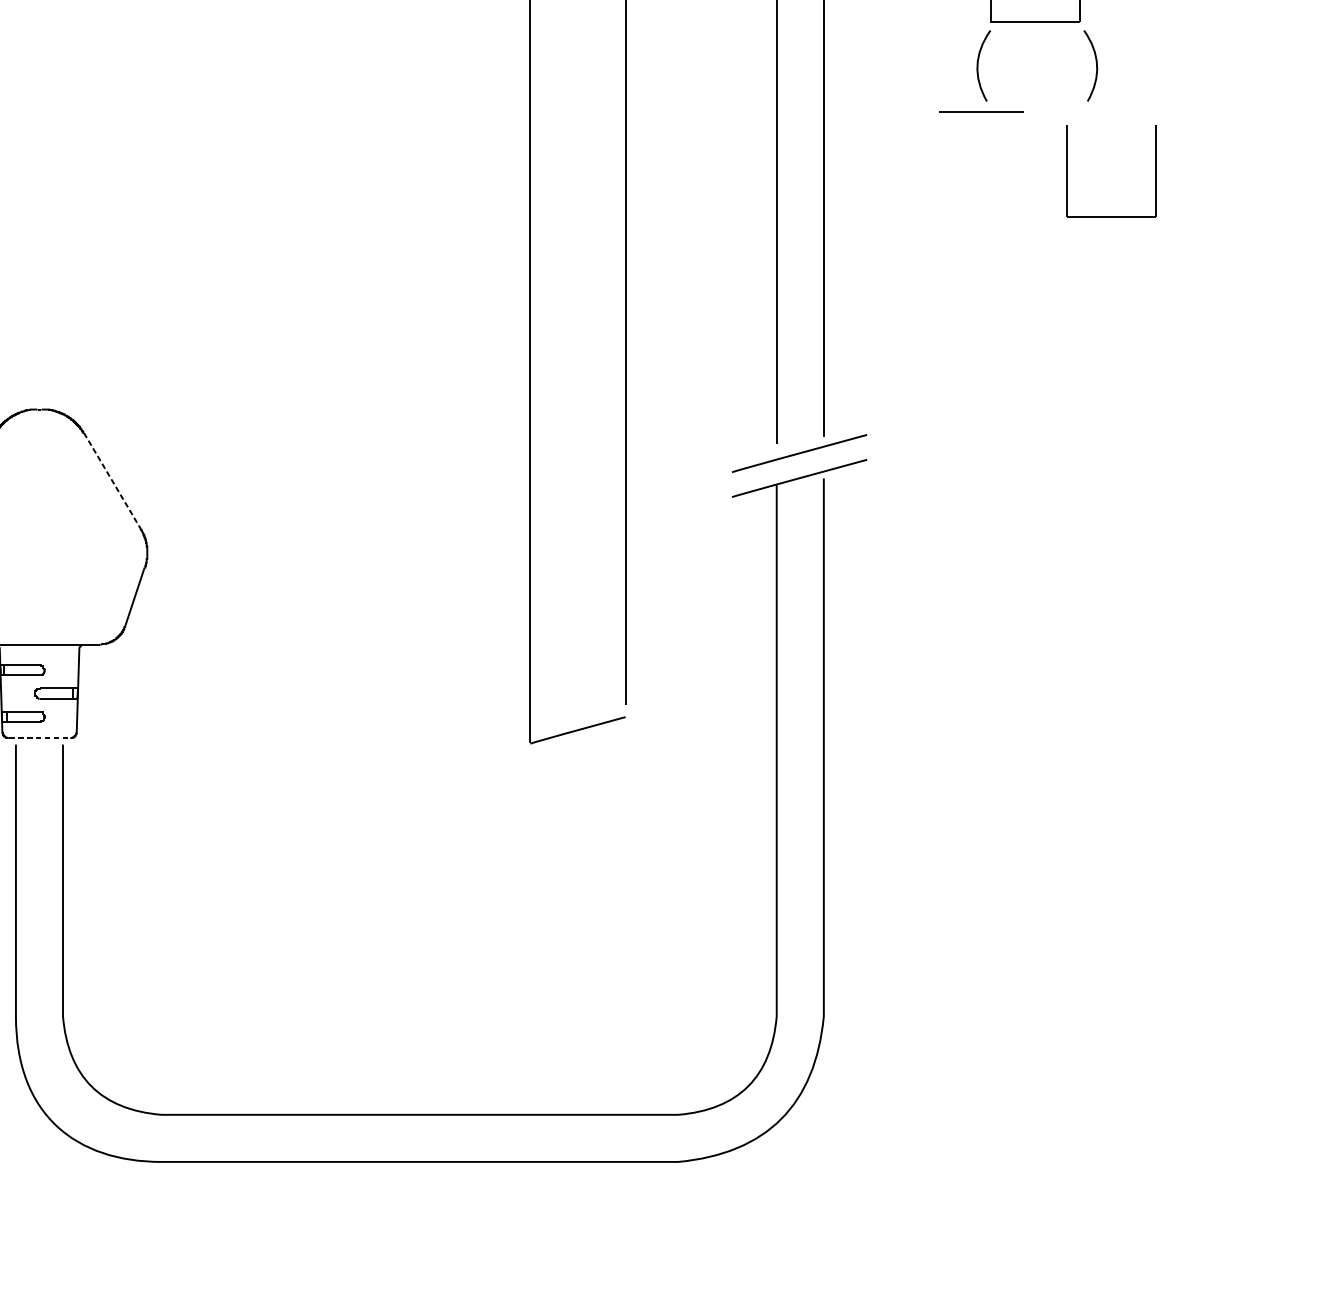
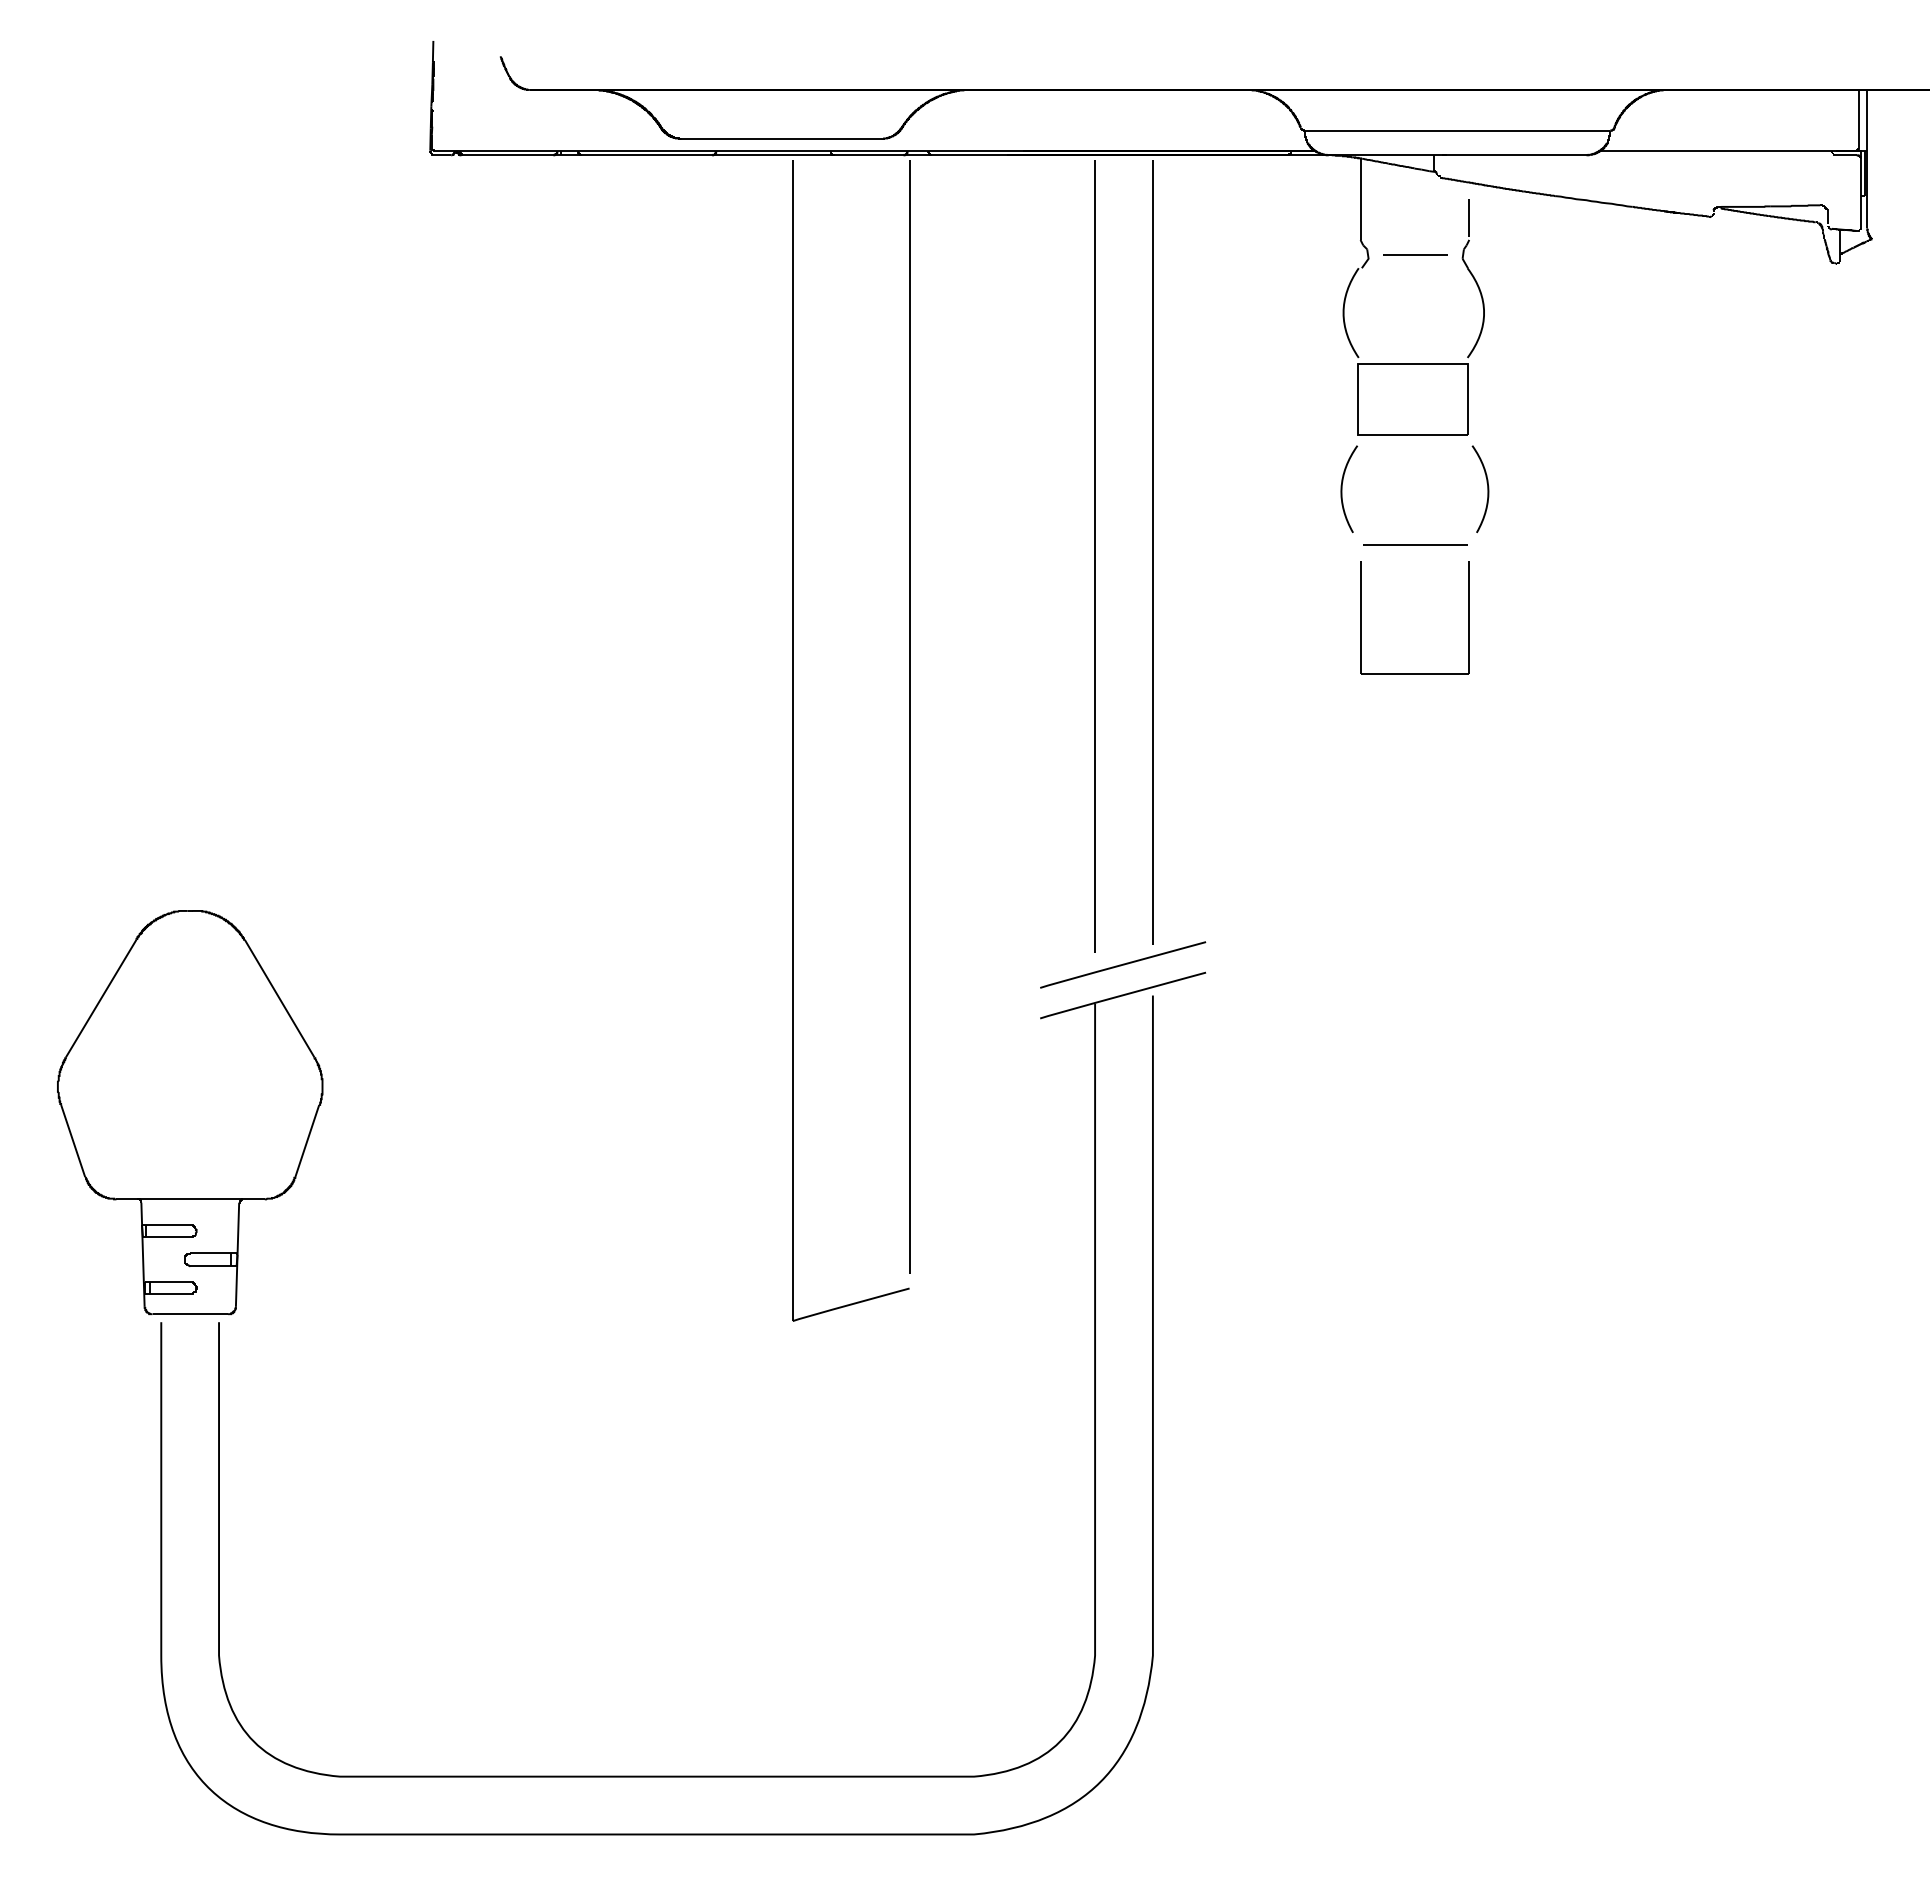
line: (981, 110) -> (1415, 544), moved
part: (1067, 170) -> (1361, 617), moved
line: (112, 481) -> (279, 999), dashed -> solid
line: (39, 738) -> (190, 1314), dashed -> solid

